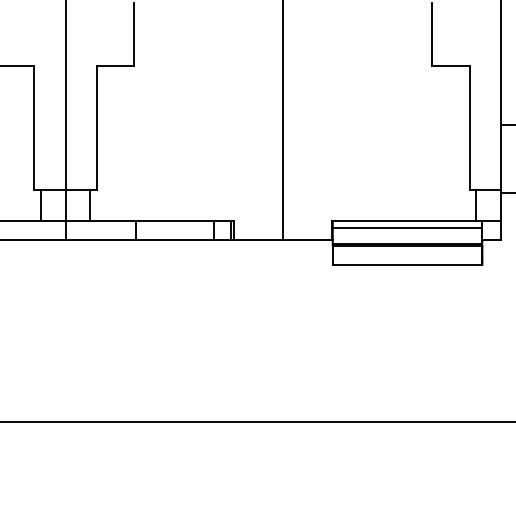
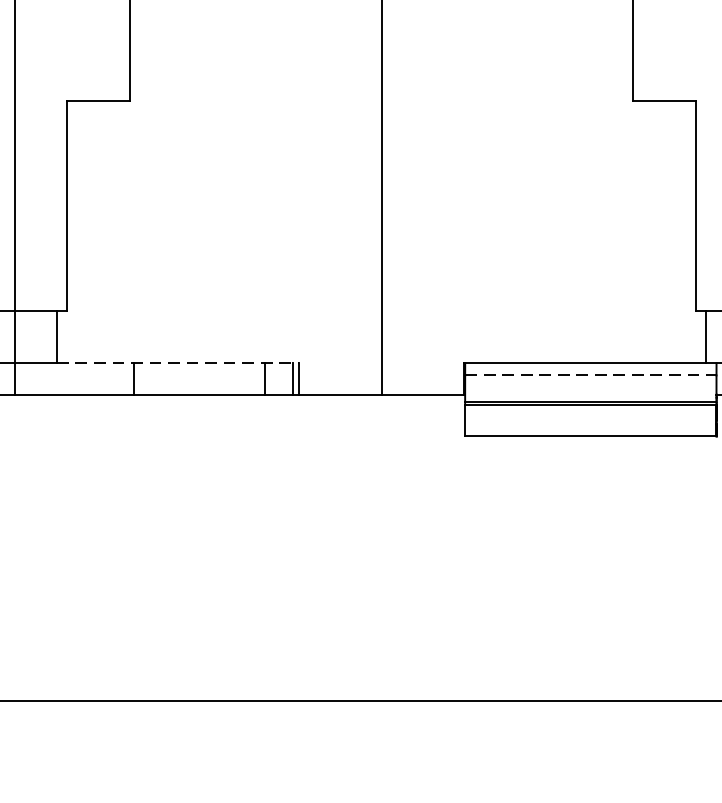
line: (162, 221) -> (178, 363), solid -> dashed
line: (407, 228) -> (591, 375), solid -> dashed

